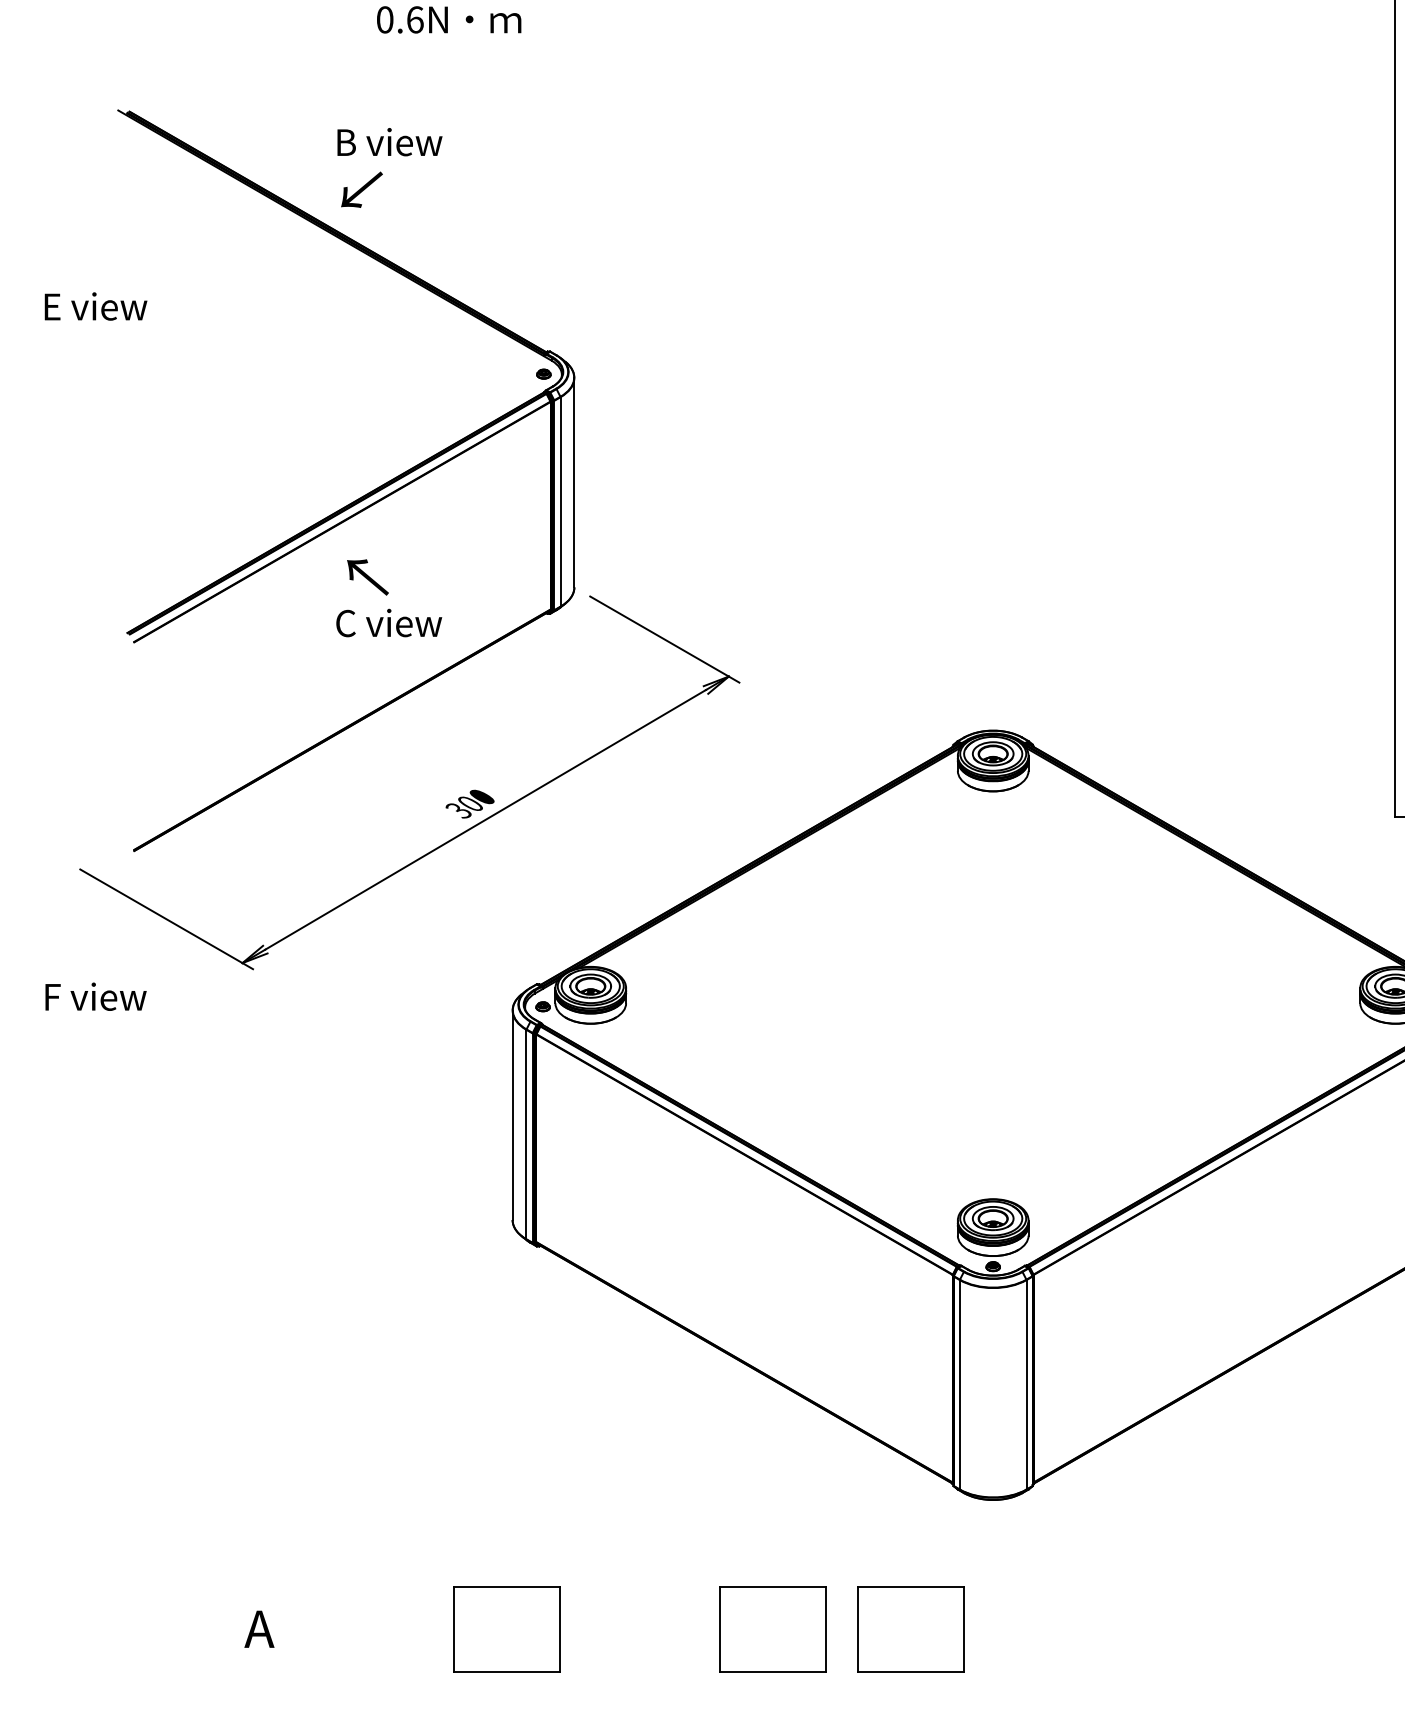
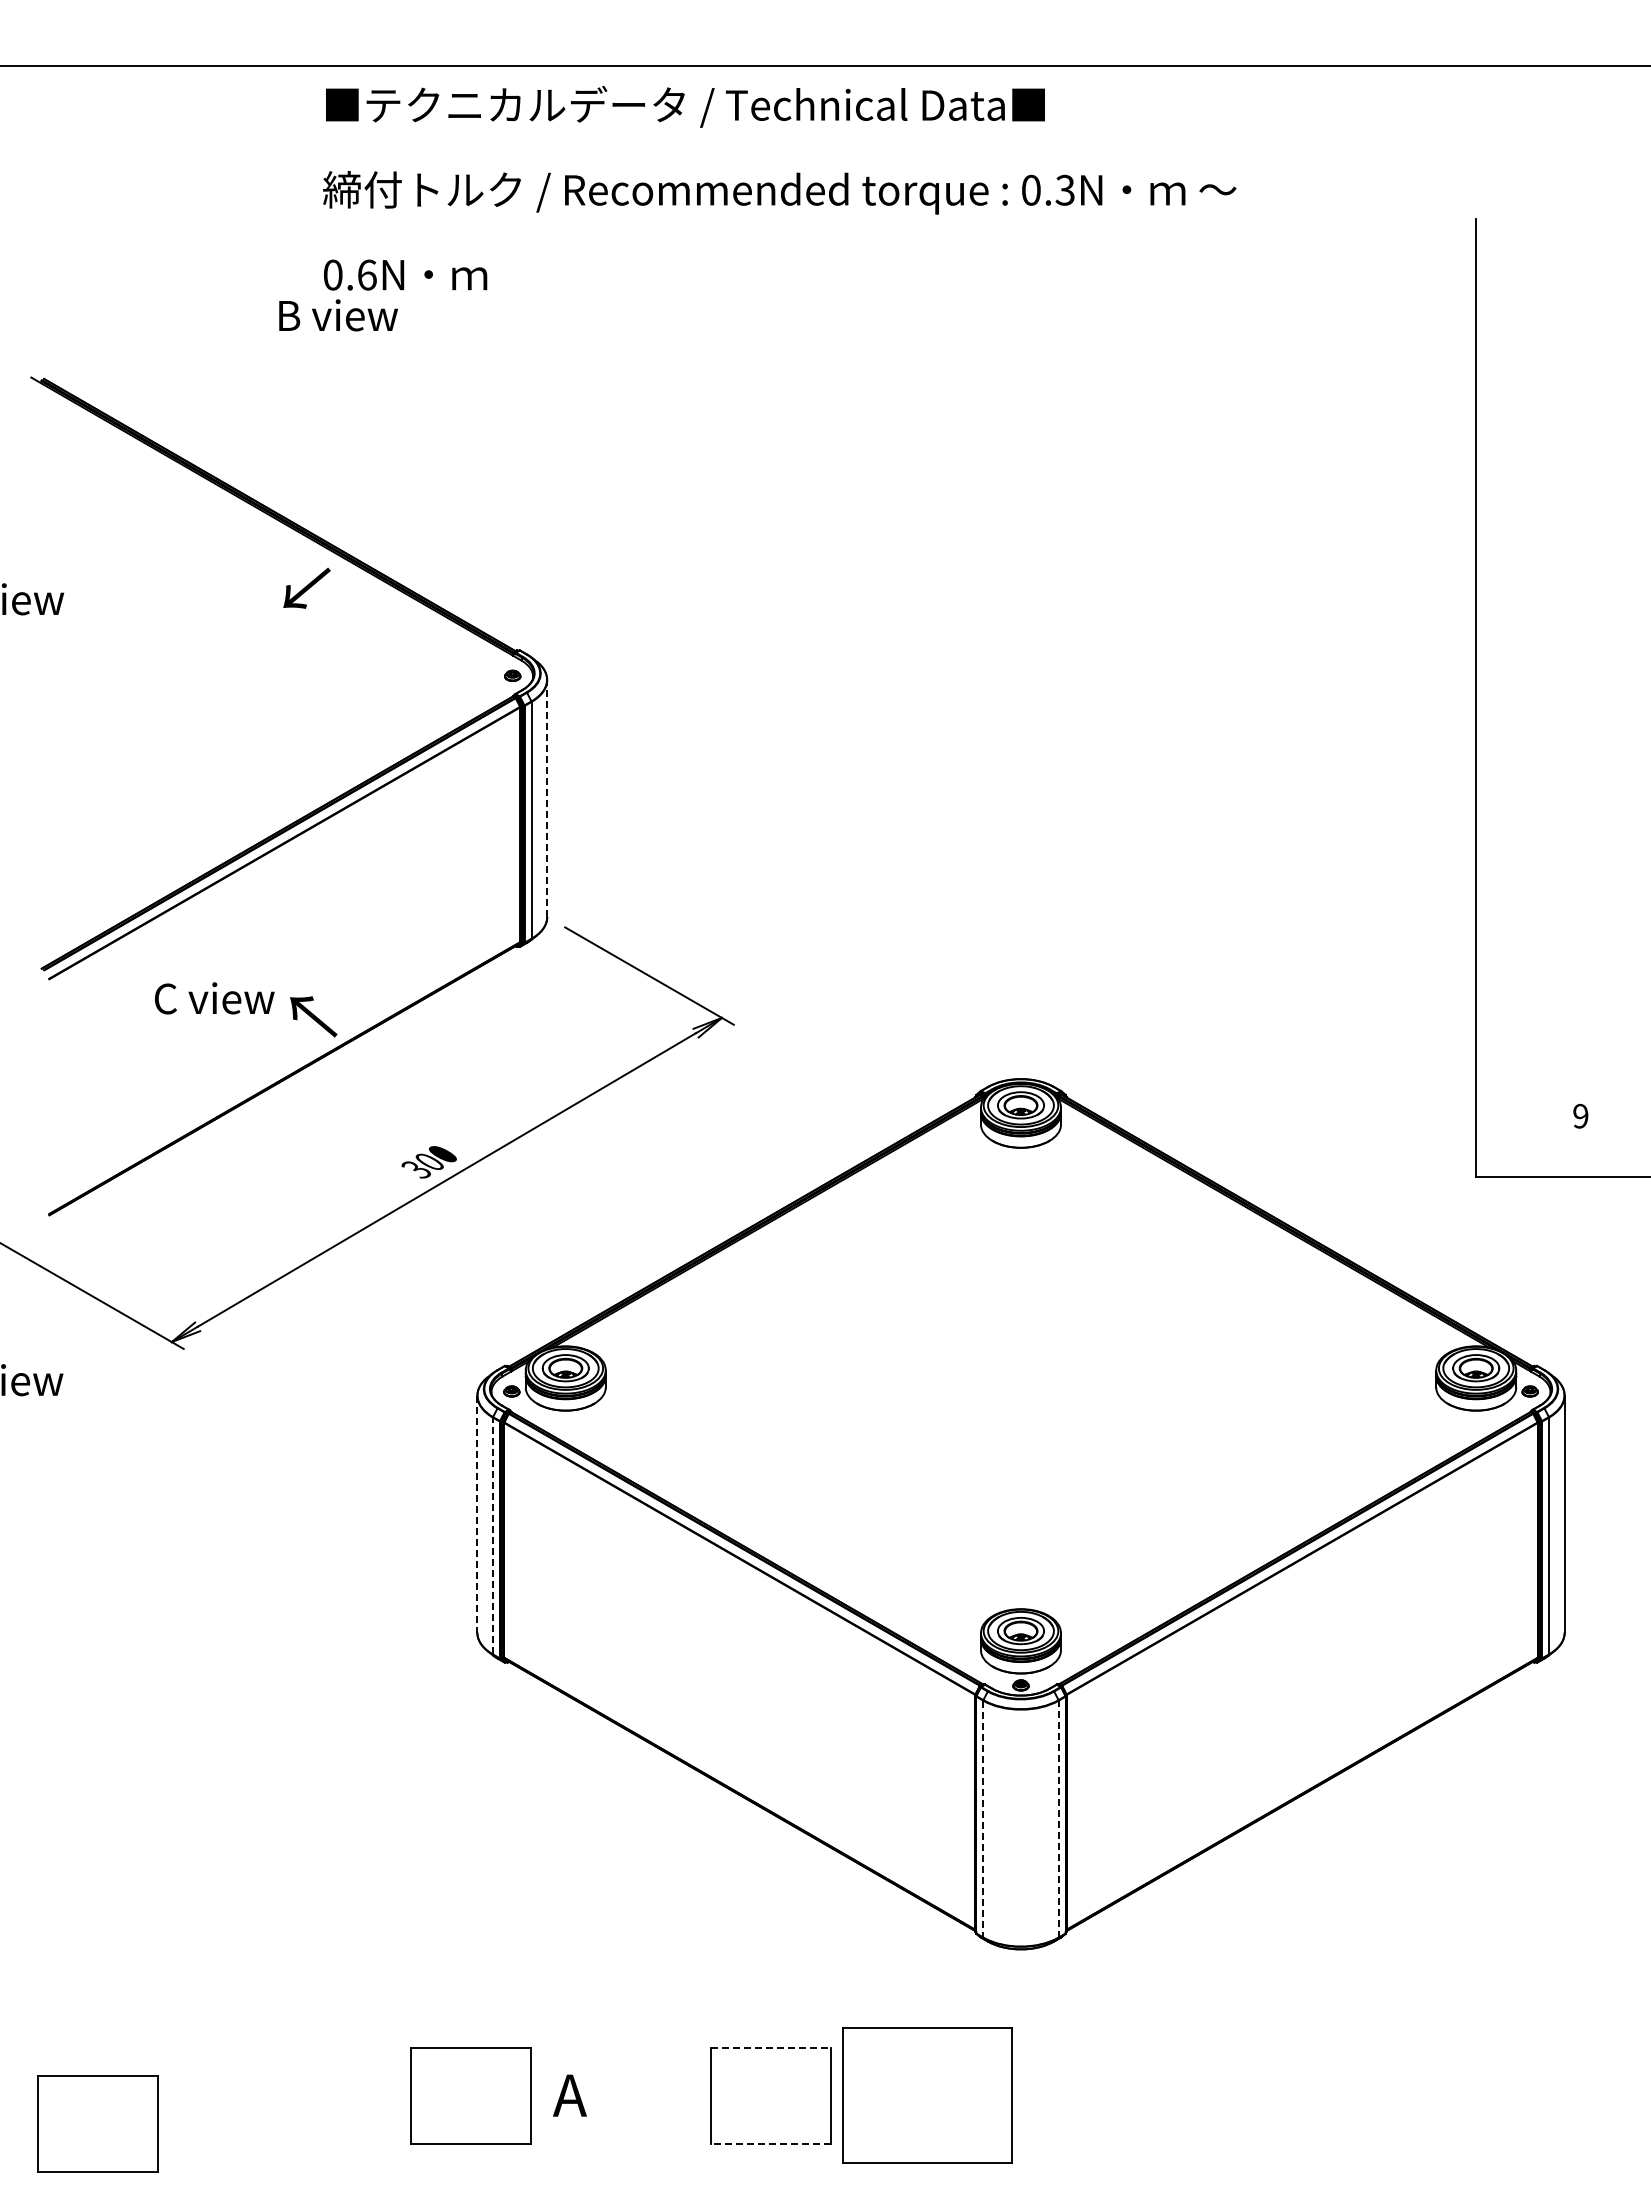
text: (389, 142) -> (338, 315), moved
text: (361, 189) -> (306, 587), moved
line: (574, 482) -> (547, 798), solid -> dashed
text: (367, 577) -> (313, 1016), moved
text: (388, 623) -> (214, 998), moved
line: (512, 1115) -> (477, 1514), solid -> dashed
line: (526, 1134) -> (492, 1535), solid -> dashed
line: (1026, 1384) -> (1058, 1818), solid -> dashed
line: (960, 1385) -> (983, 1819), solid -> dashed
line: (772, 1586) -> (771, 2047), solid -> dashed
text: (259, 1629) -> (569, 2095), moved
part: (910, 1629) -> (927, 2095), size x1.4
part: (176, 1653) -> (97, 2123), added
line: (771, 1671) -> (770, 2143), solid -> dashed

